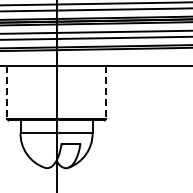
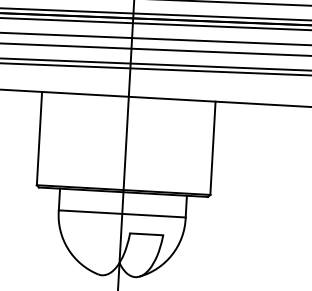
line: (7, 93) -> (39, 139), dashed -> solid
line: (105, 93) -> (212, 149), dashed -> solid

